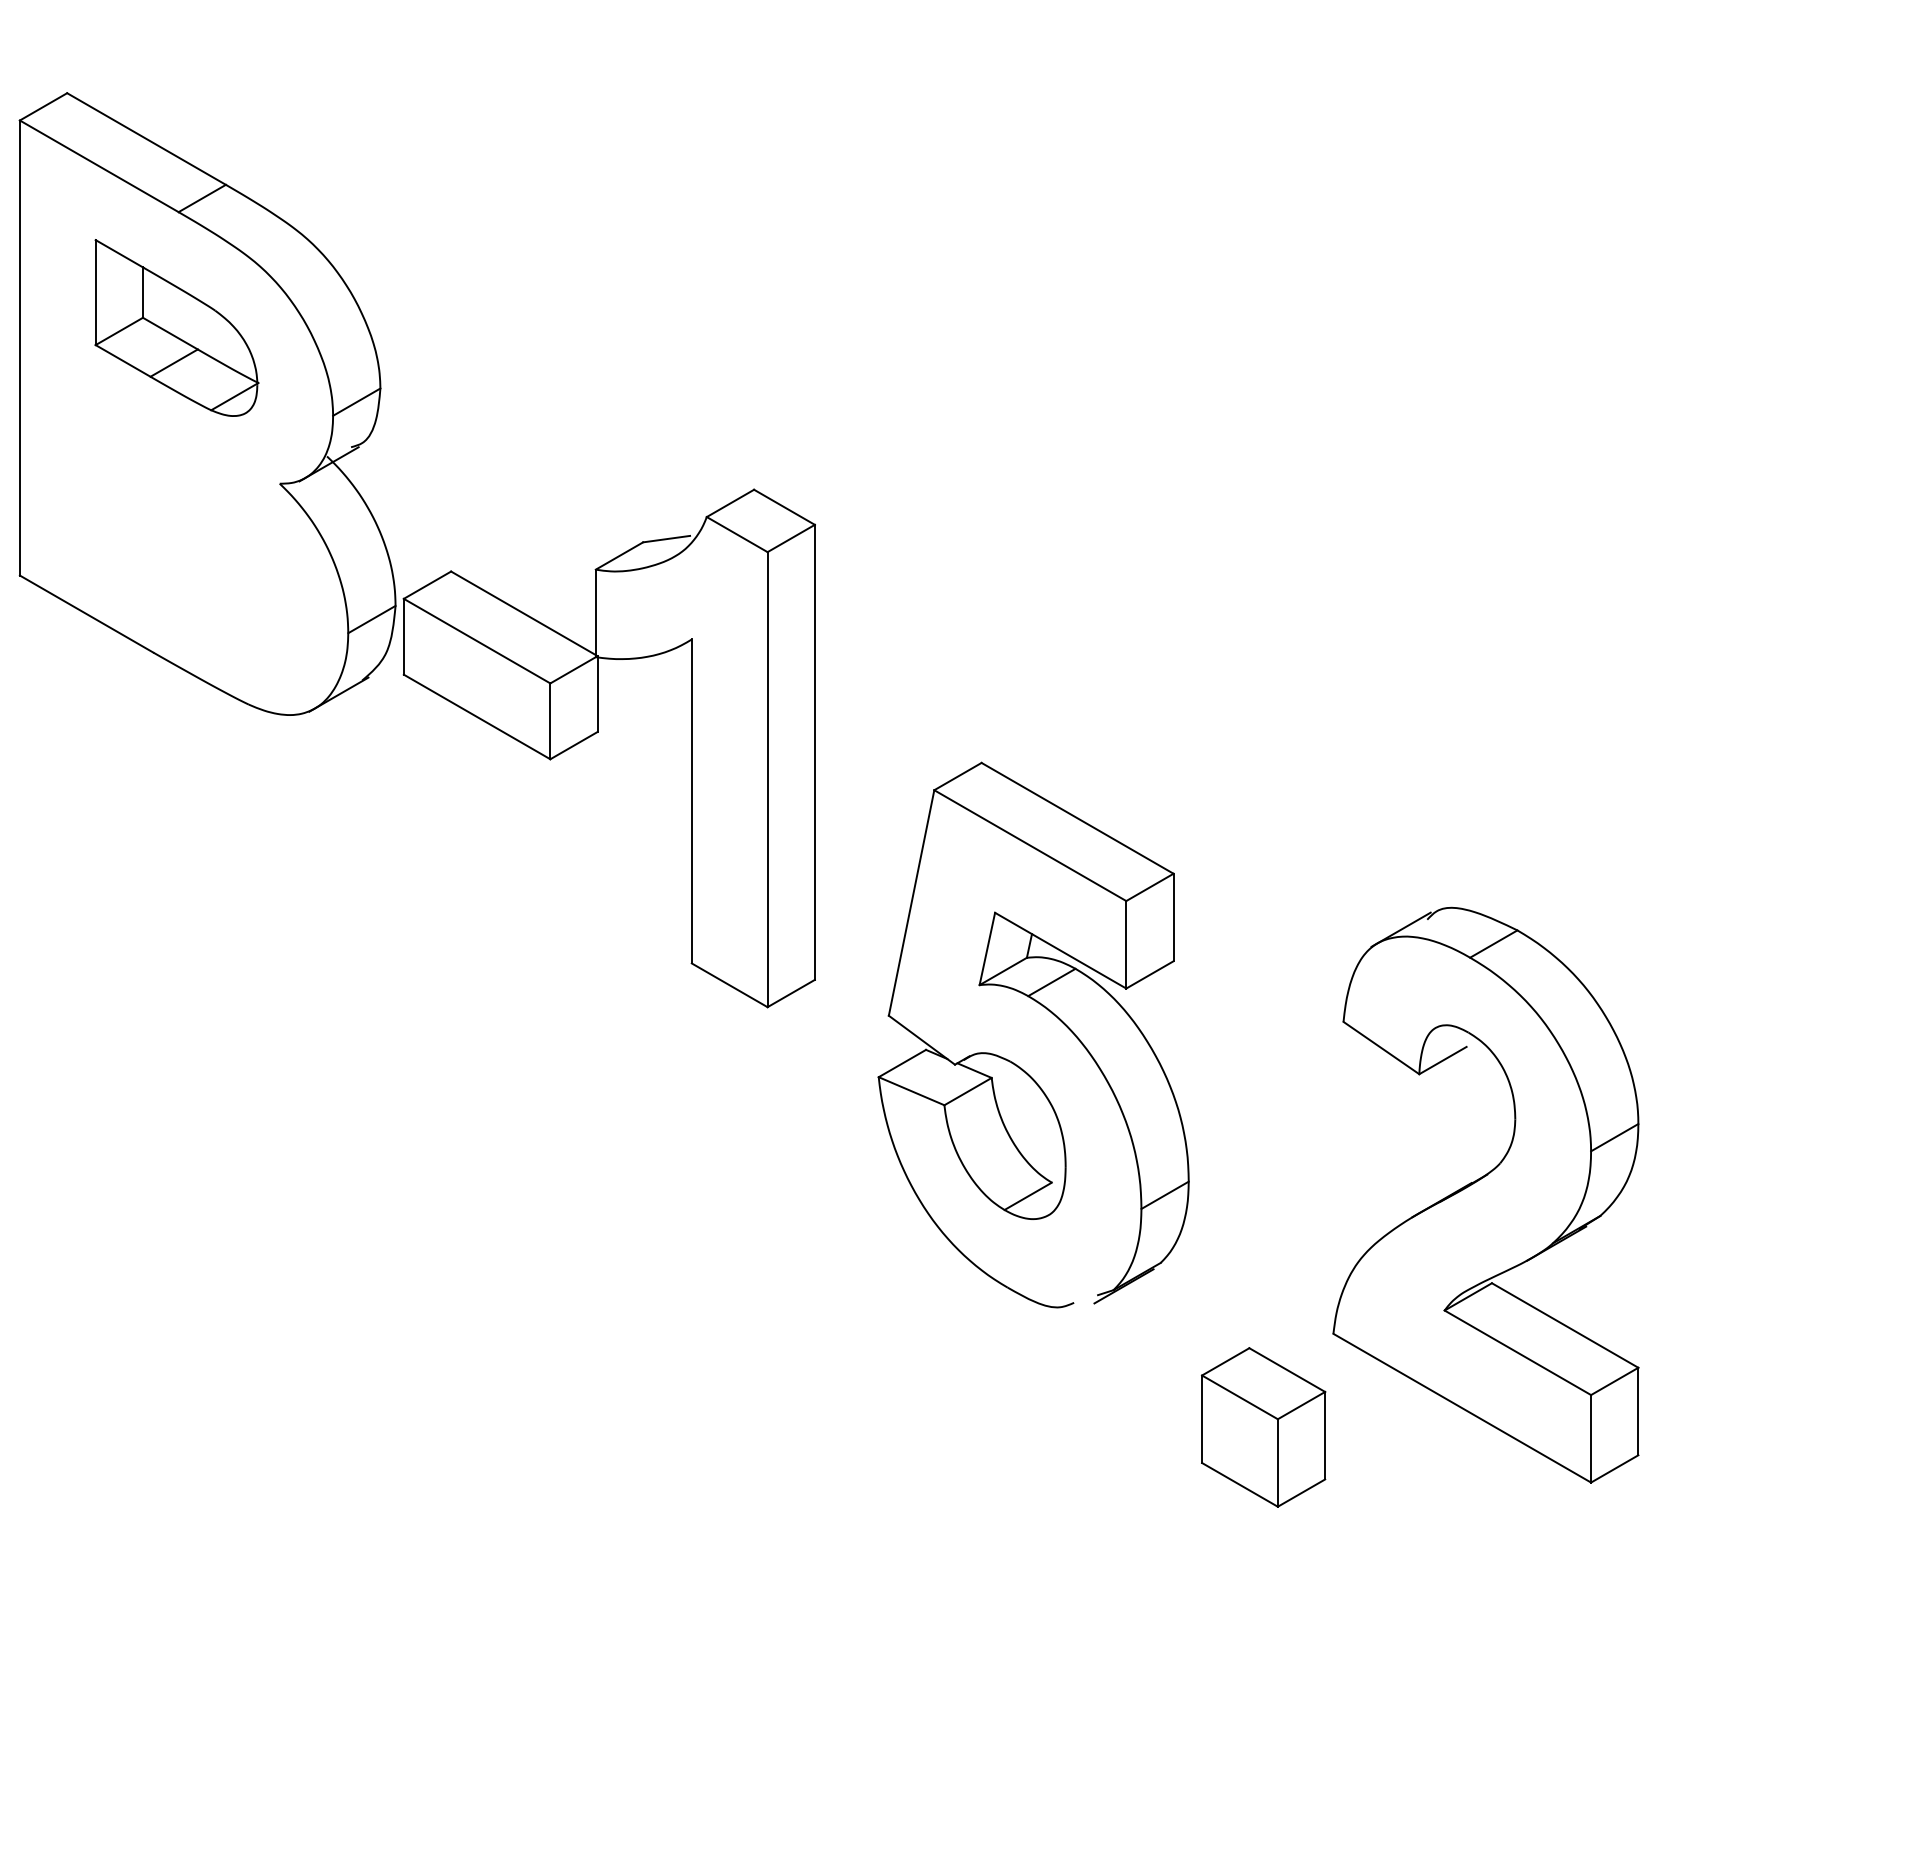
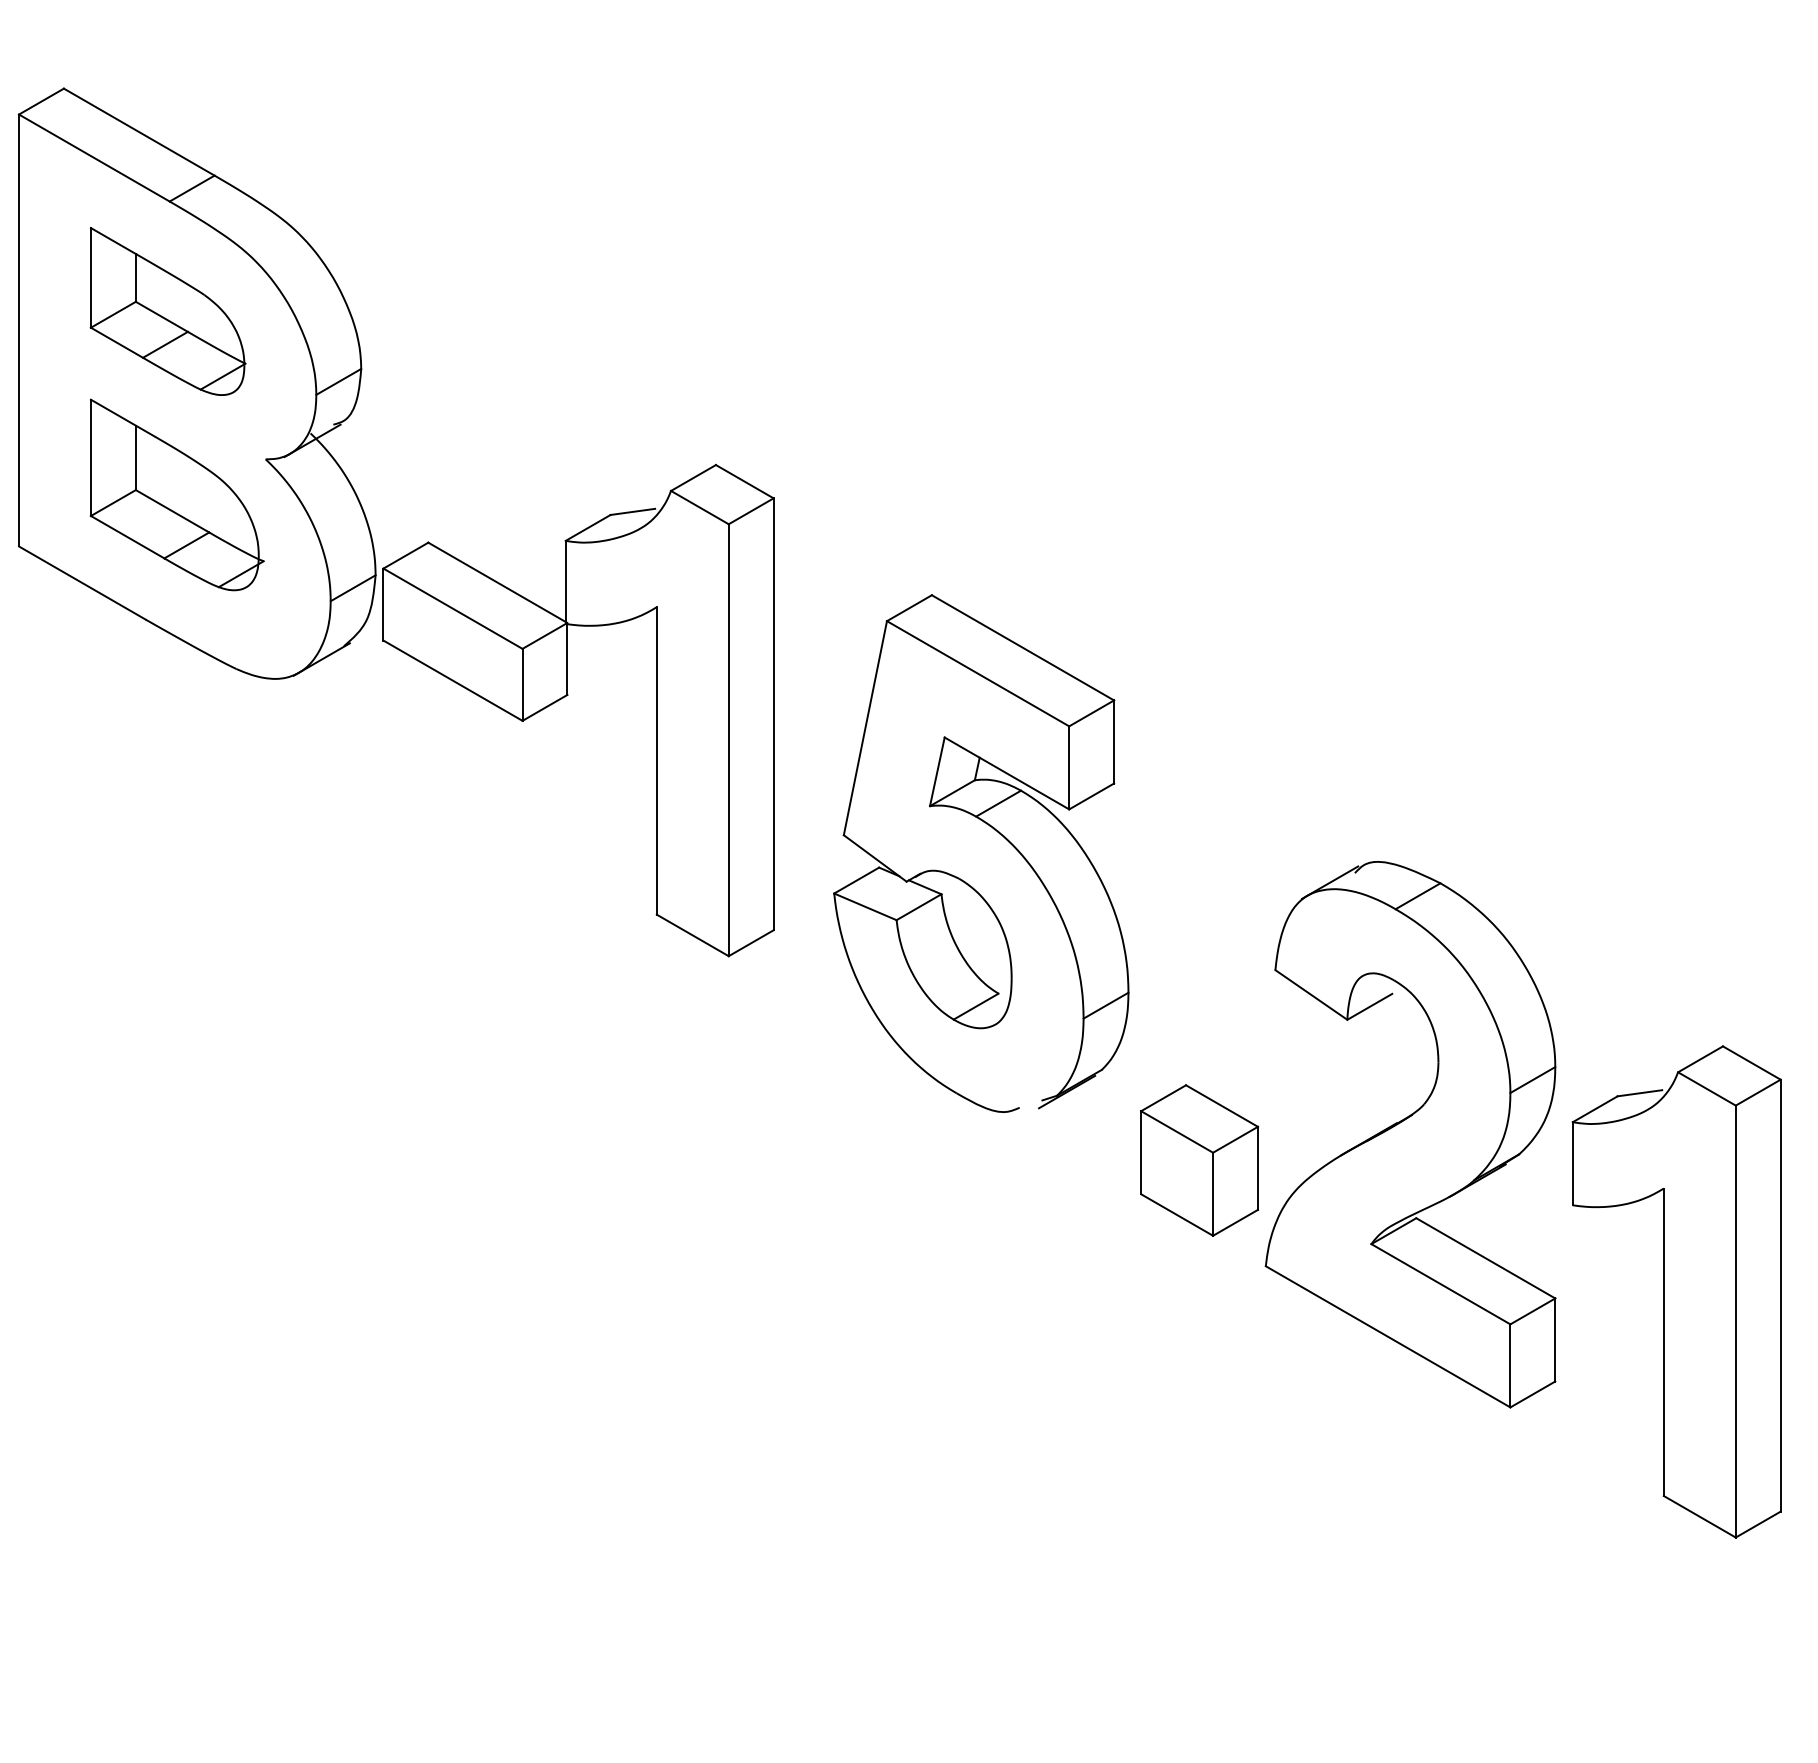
part: (186, 520) -> (177, 494), added
part: (1052, 1014) -> (999, 834), moved
part: (1765, 1360) -> (1675, 1291), added
part: (1263, 1427) -> (1199, 1160), moved

